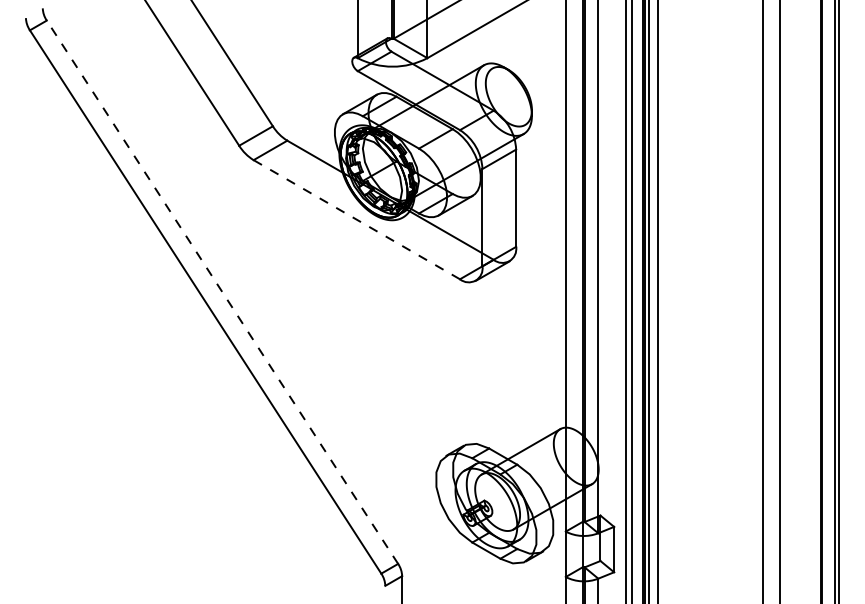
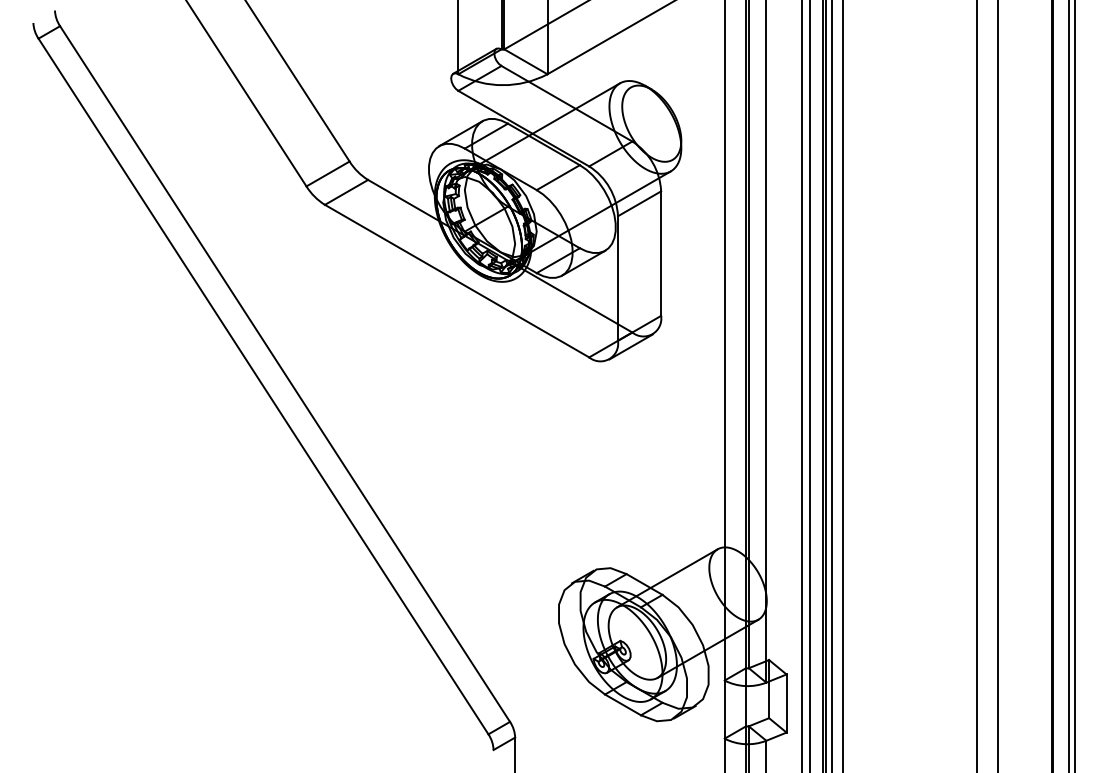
line: (356, 219) -> (456, 280), dashed -> solid
line: (222, 292) -> (285, 374), dashed -> solid

